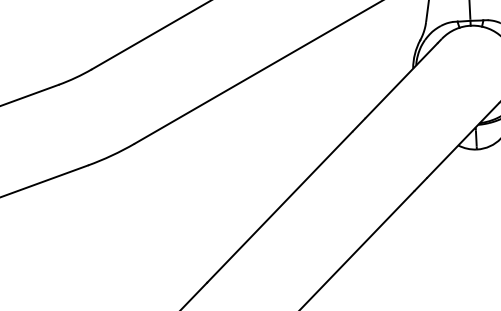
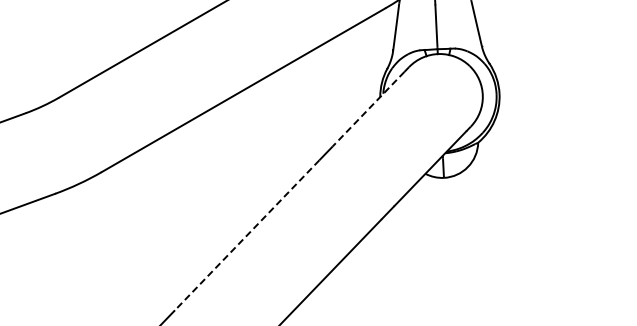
line: (401, 81) -> (368, 109), solid -> dashed
line: (279, 207) -> (246, 235), solid -> dashed

